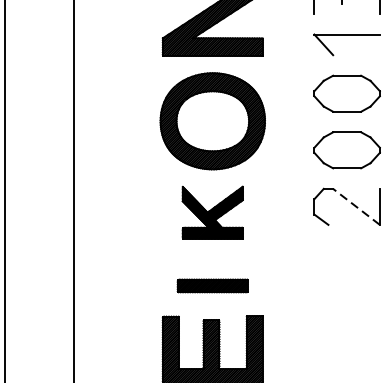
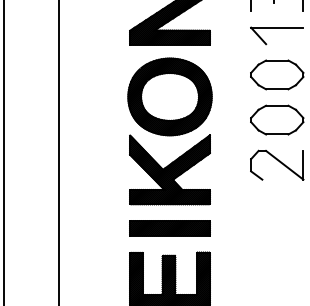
line: (356, 207) -> (284, 165), dashed -> solid
part: (212, 212) -> (169, 169), size x1.67
part: (212, 286) -> (169, 228), size x1.43

